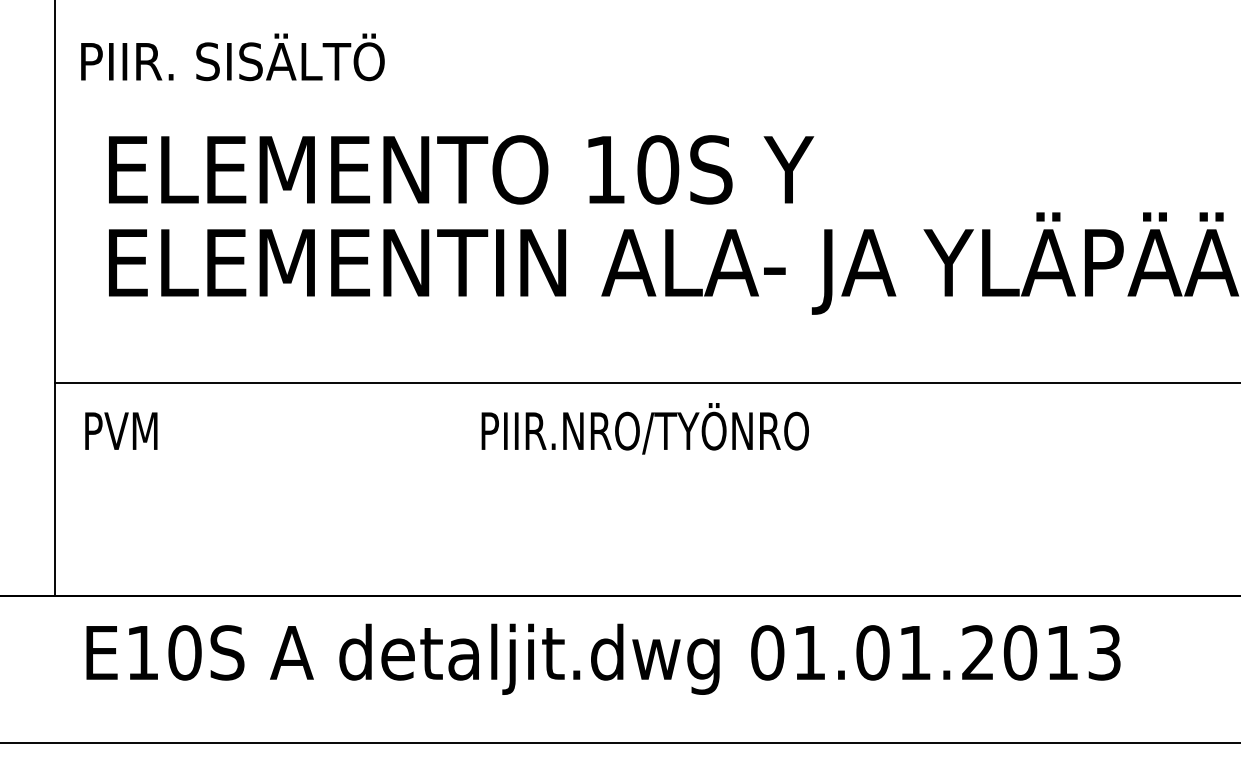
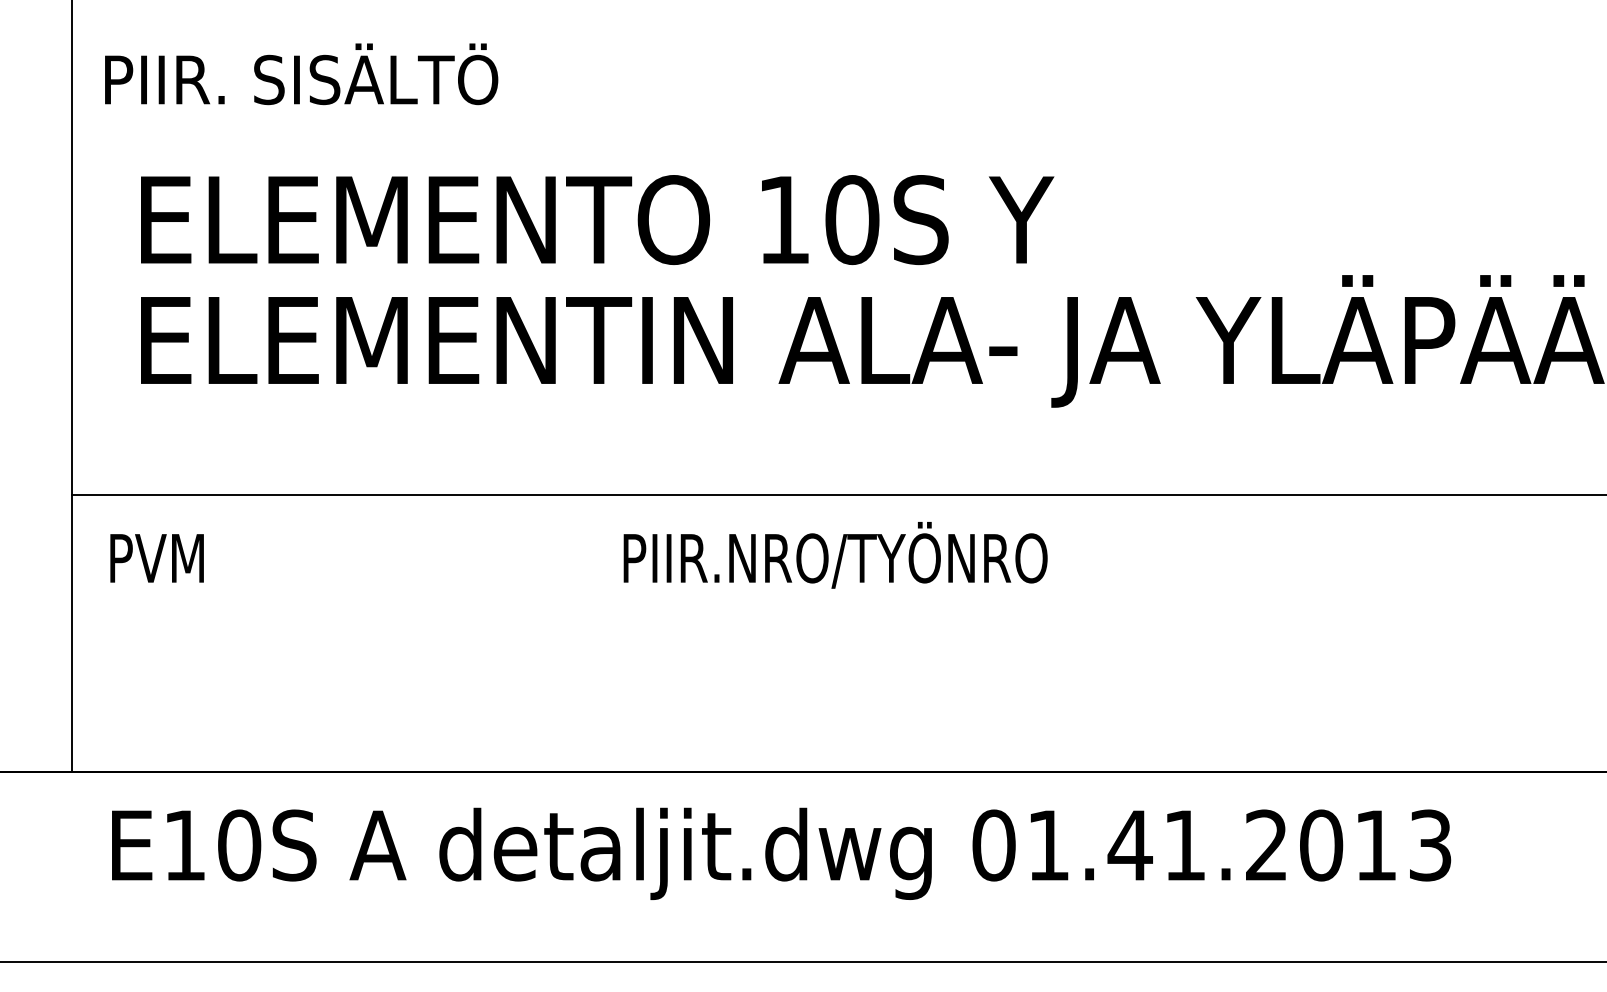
text: (872, 652) -> (1129, 845), 01.01.2013 -> 01.41.2013

